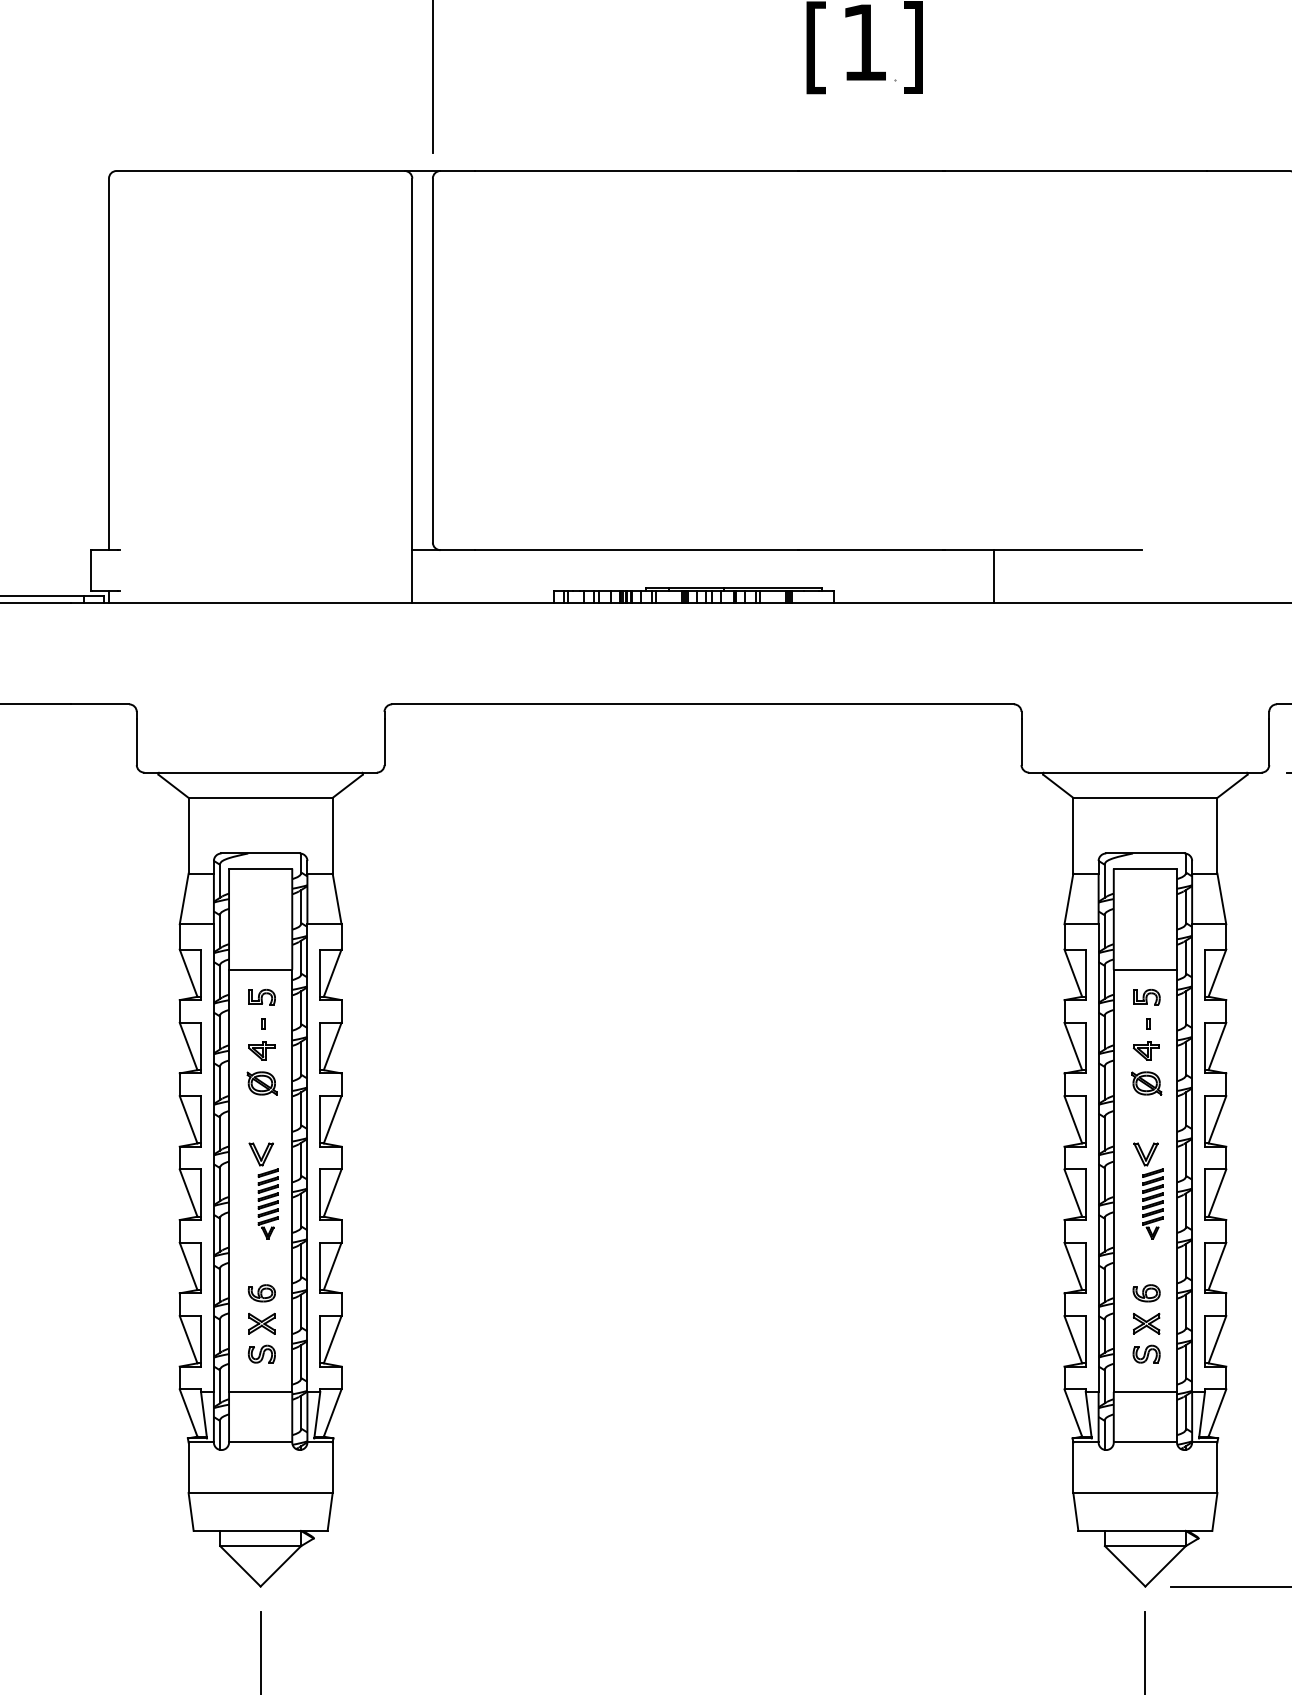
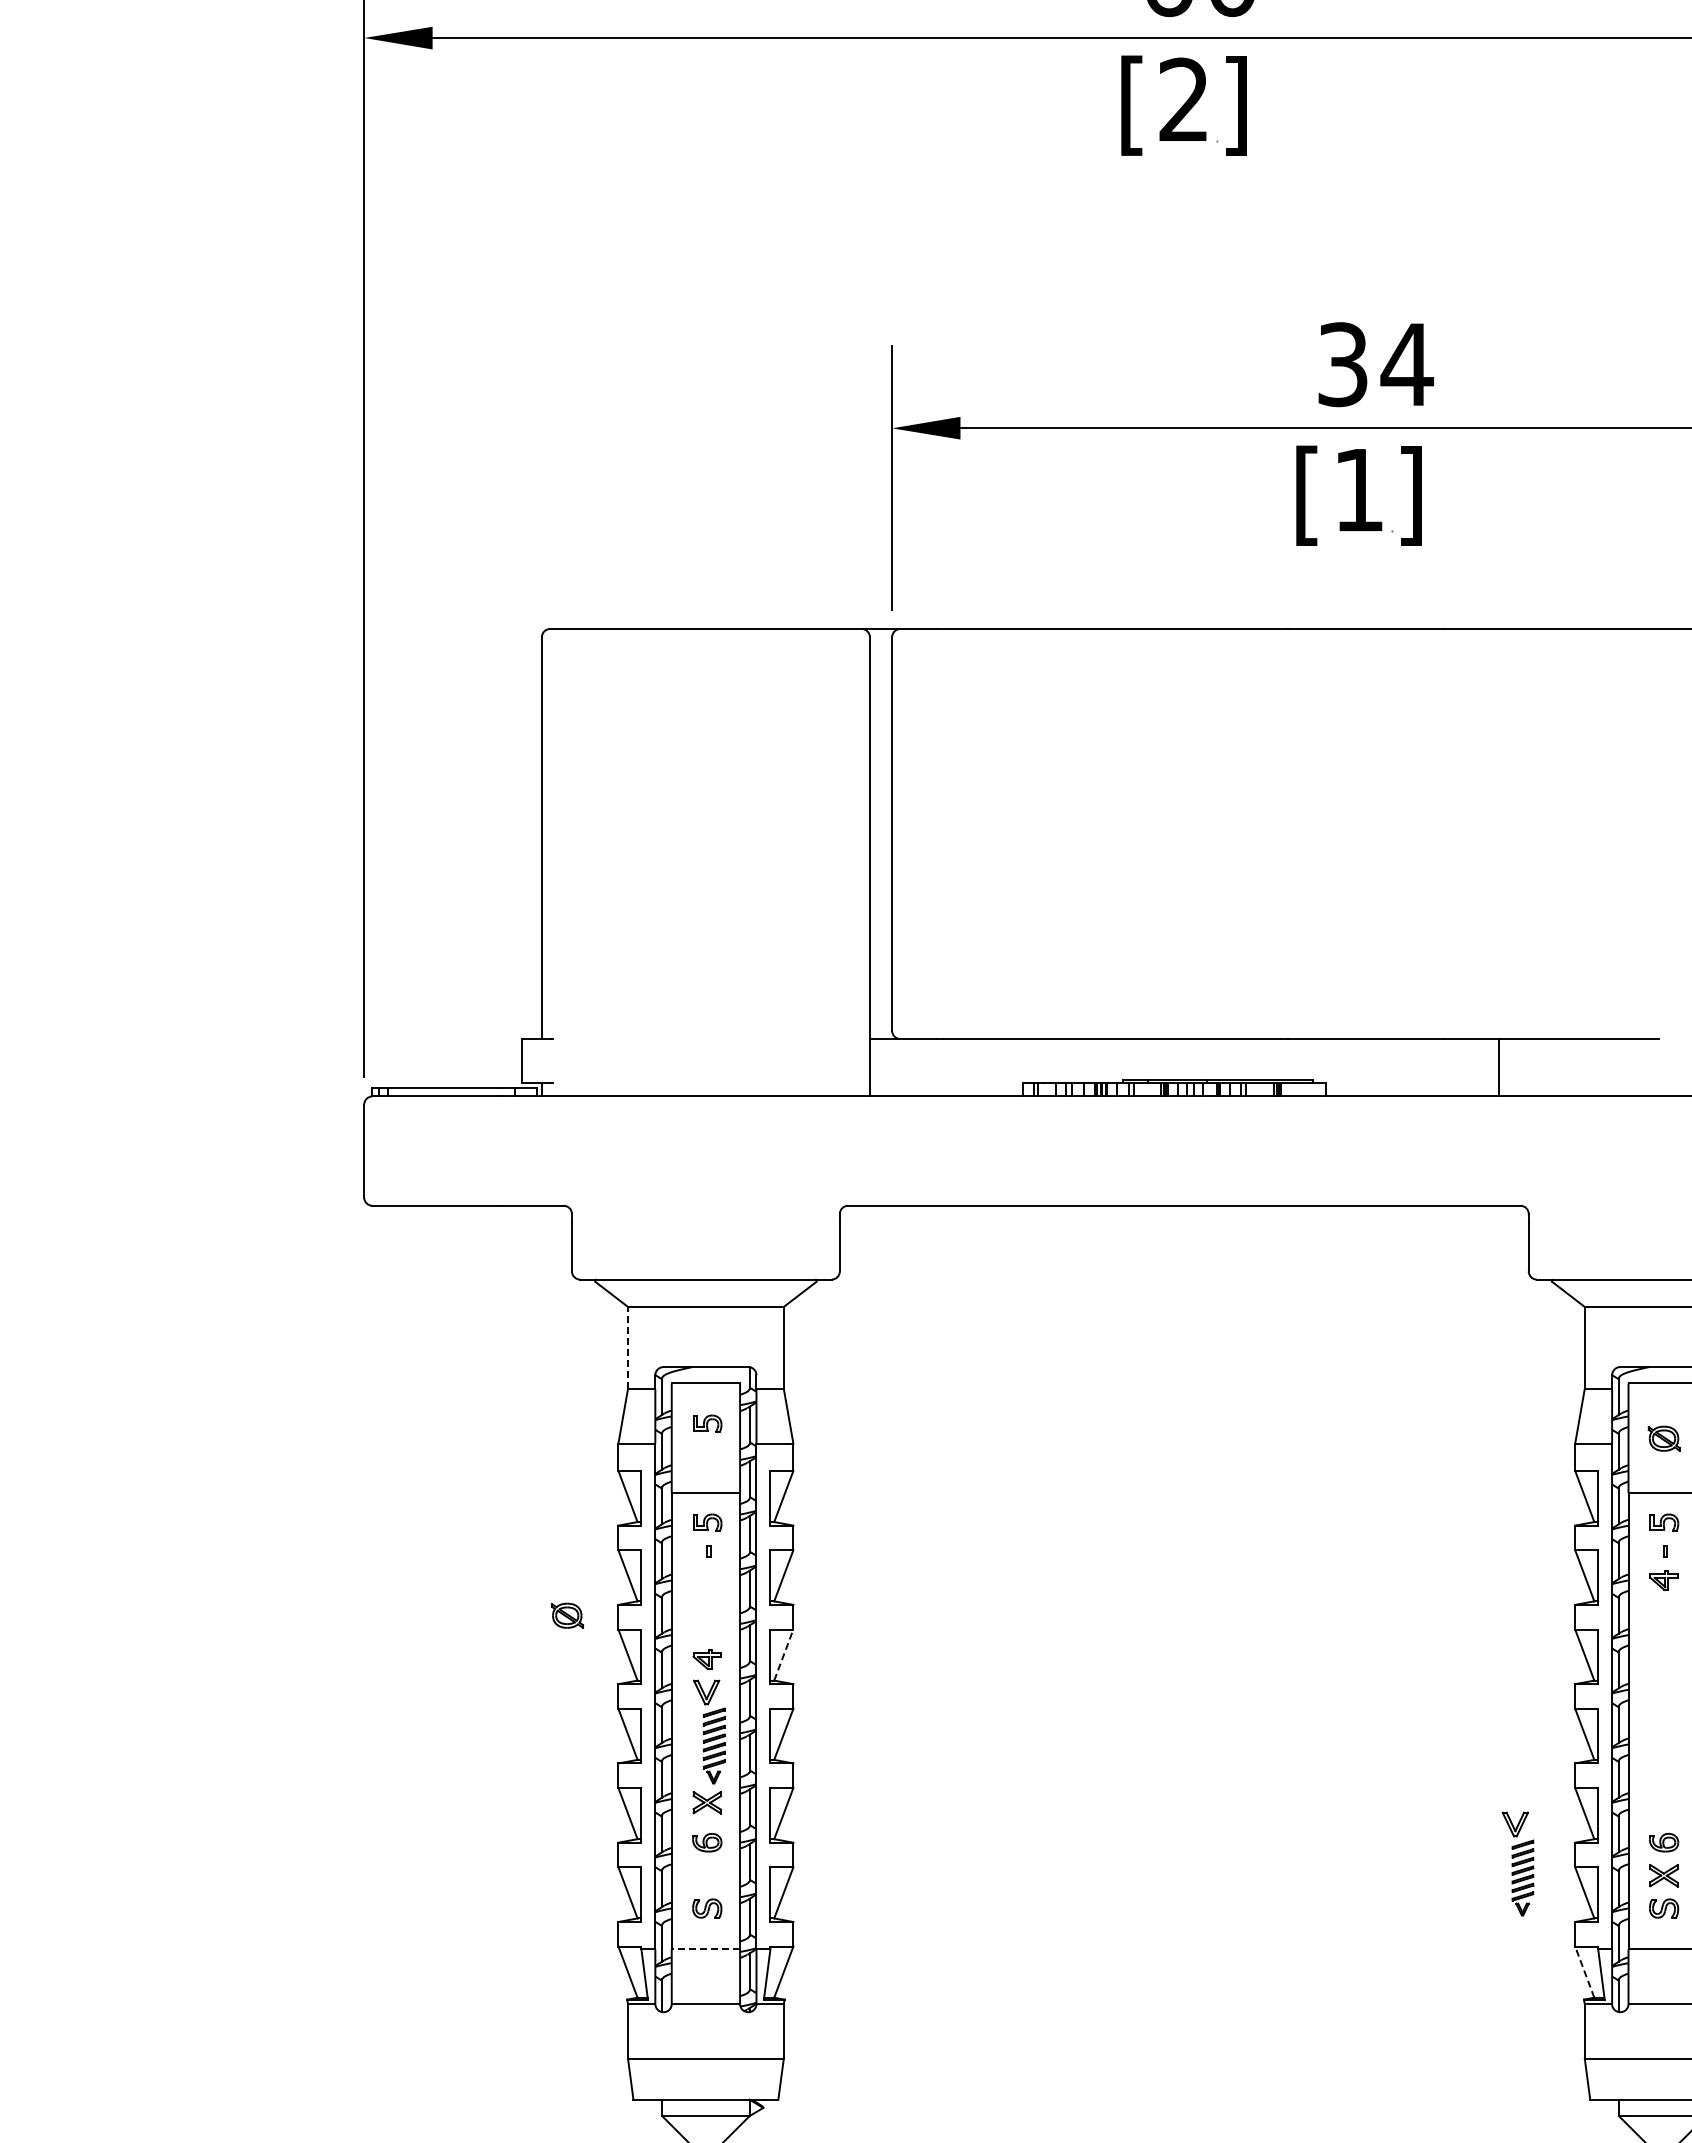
line: (189, 835) -> (628, 1347), solid -> dashed
part: (262, 905) -> (707, 1423), added
part: (261, 1050) -> (706, 1659), moved
part: (262, 1083) -> (567, 1615), moved
part: (1146, 1083) -> (1663, 1438), moved
line: (333, 1119) -> (784, 1654), solid -> dashed
part: (1147, 1190) -> (1517, 1863), moved
part: (261, 1323) -> (706, 1802), moved
line: (260, 1392) -> (705, 1949), solid -> dashed
line: (1073, 1412) -> (1584, 1971), solid -> dashed

